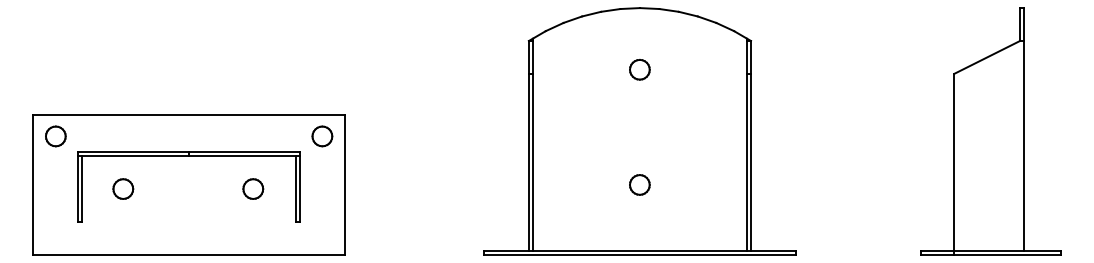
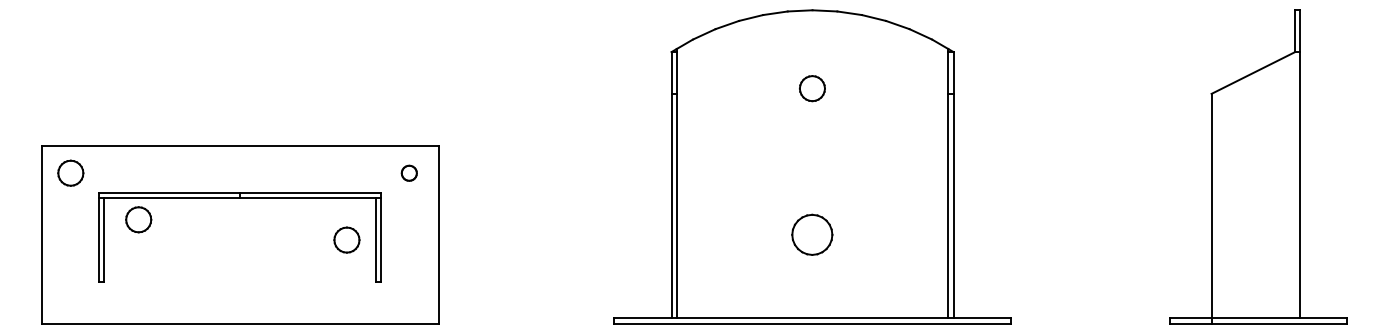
part: (322, 136) -> (409, 173), size x0.6
part: (639, 184) -> (811, 234), size x1.6
part: (123, 188) -> (138, 219), moved
part: (253, 188) -> (347, 239), moved

